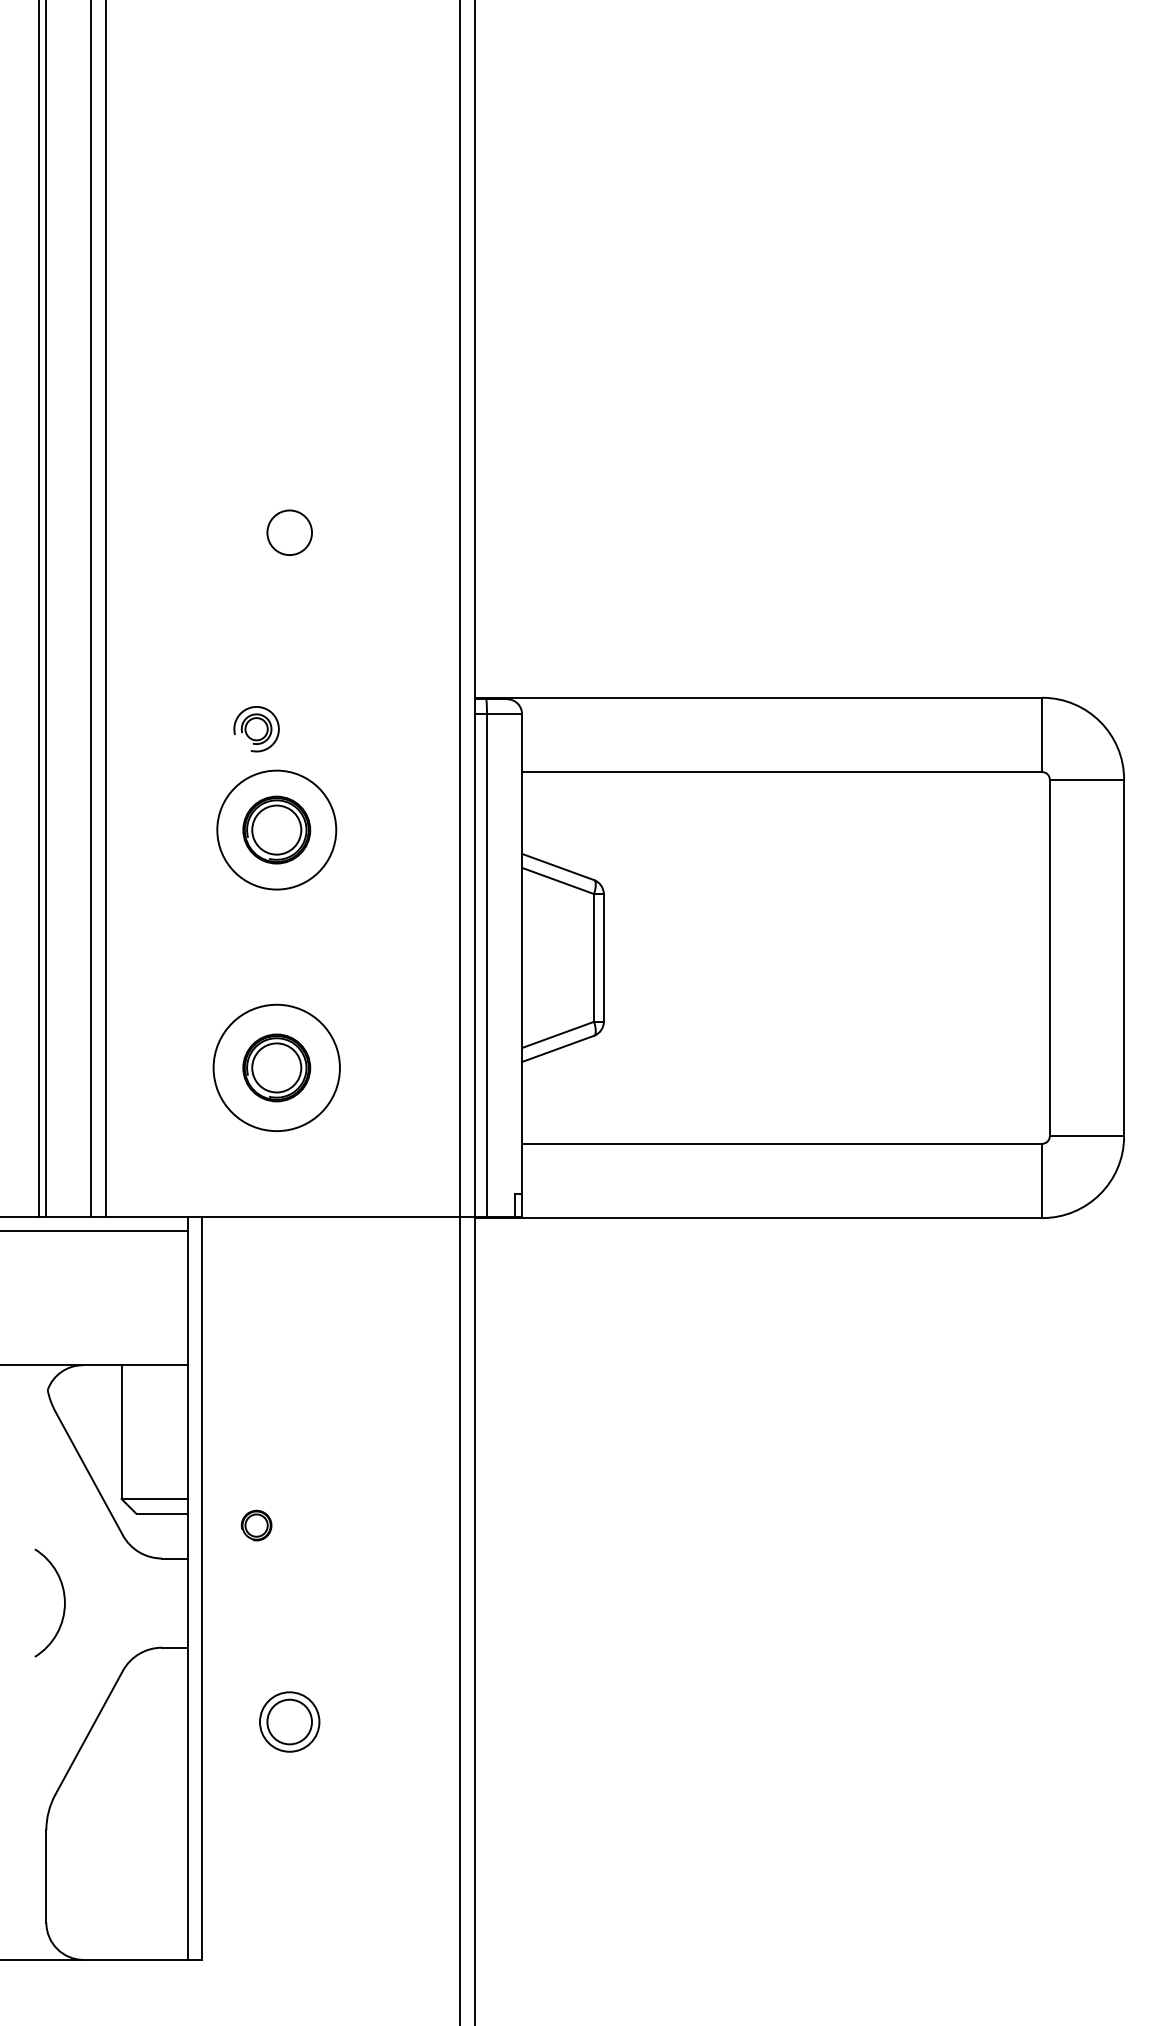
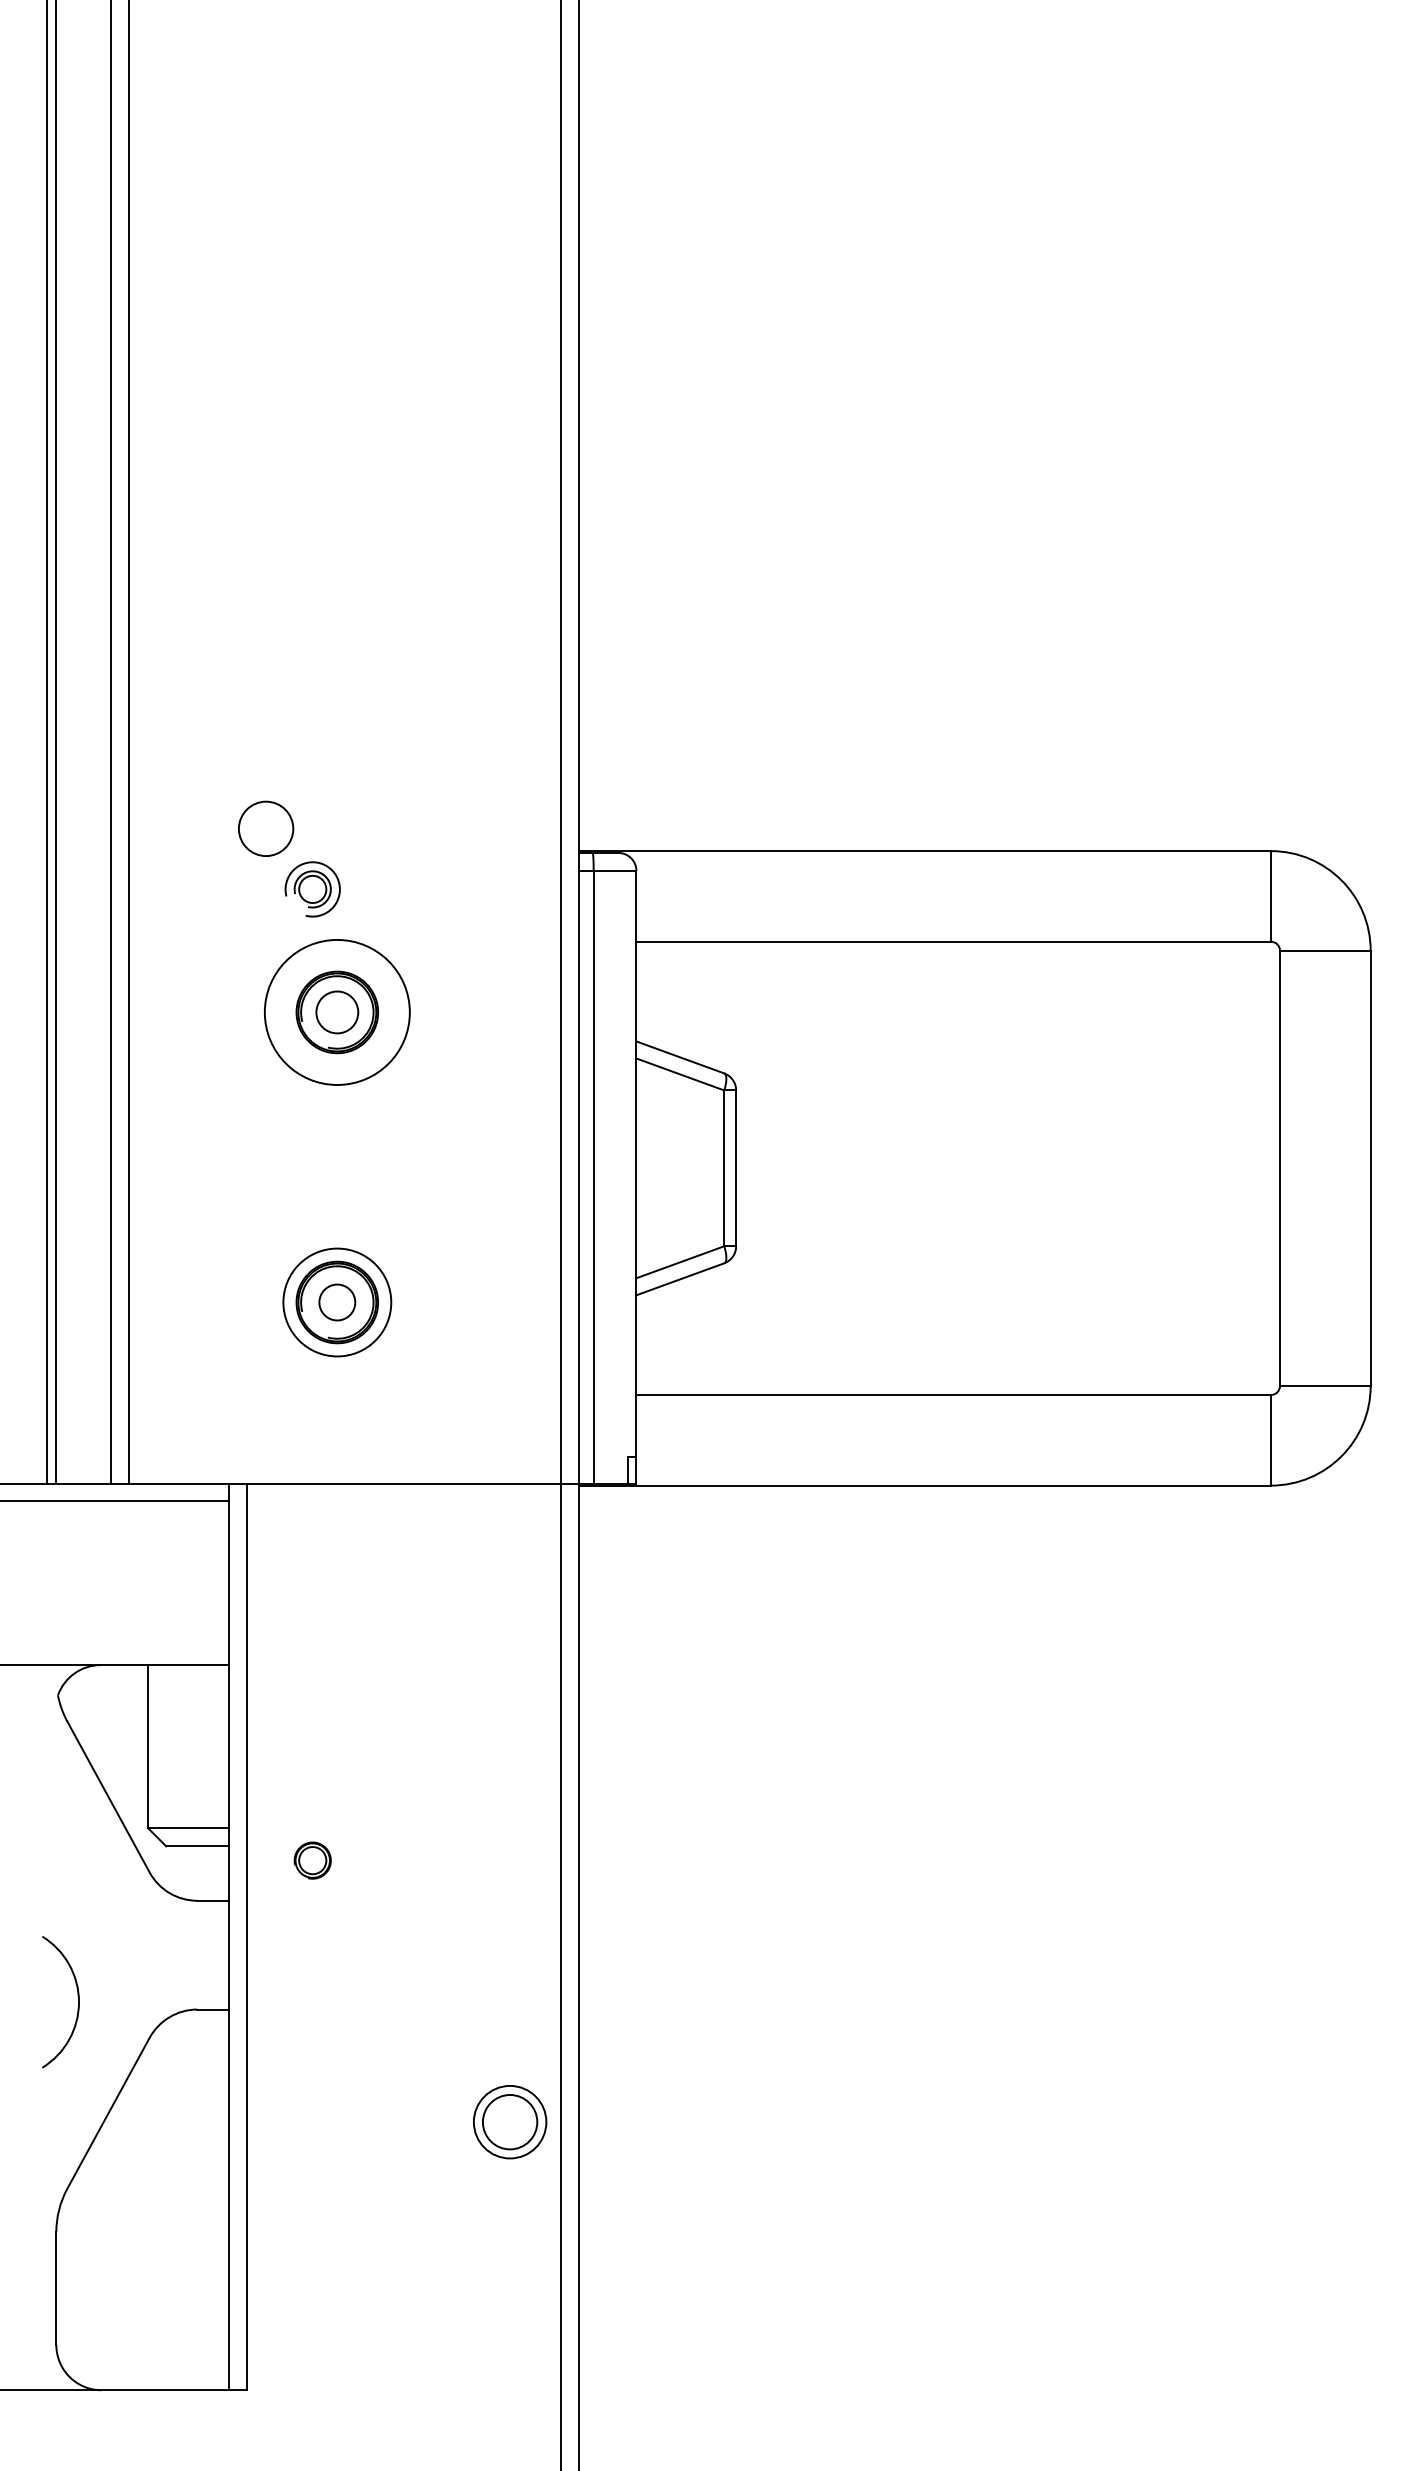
circle: (290, 532) -> (266, 828), moved
circle: (276, 830) -> (337, 1012), size x0.7
circle: (276, 1067) -> (337, 1302), size x0.6
circle: (276, 1067) -> (337, 1302), size x0.7
arc: (64, 1603) -> (78, 2002), moved
part: (290, 1722) -> (510, 2122), moved

